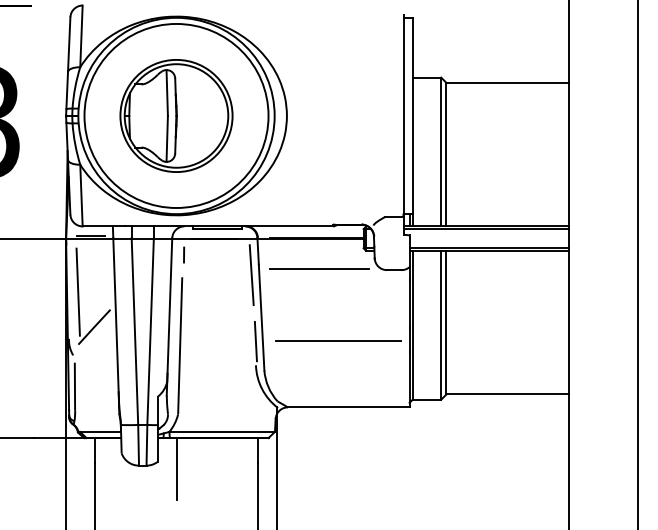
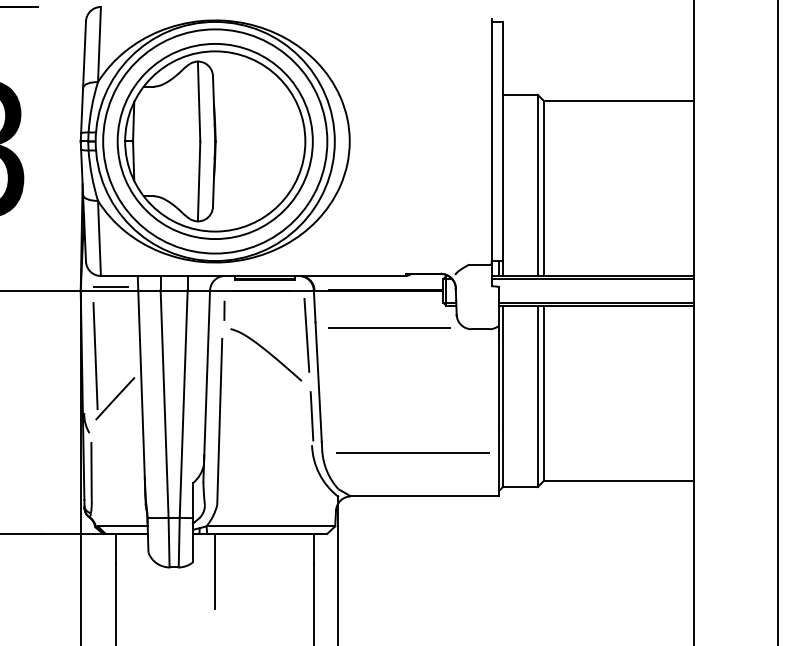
part: (176, 115) -> (215, 140), size x1.43
curve: (219, 289) -> (267, 352), added
line: (338, 340) -> (412, 452), moved

